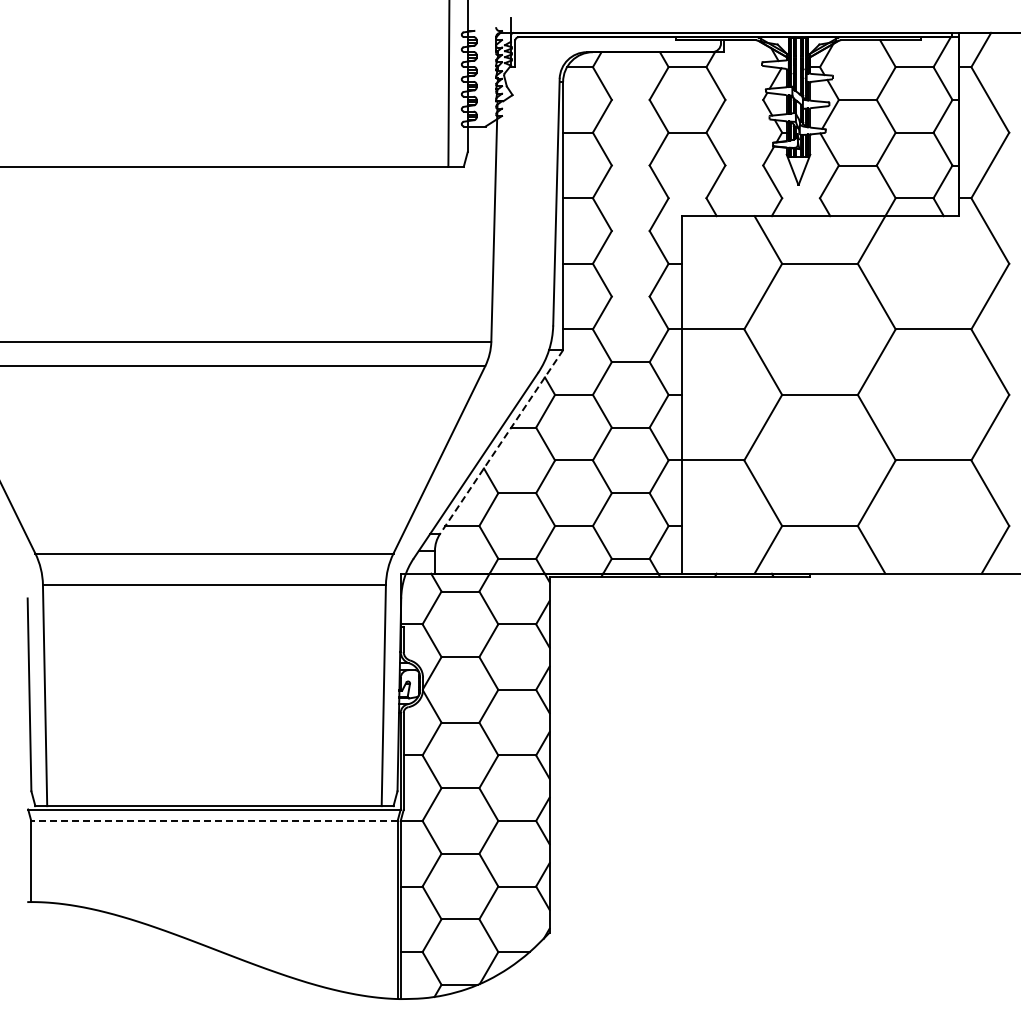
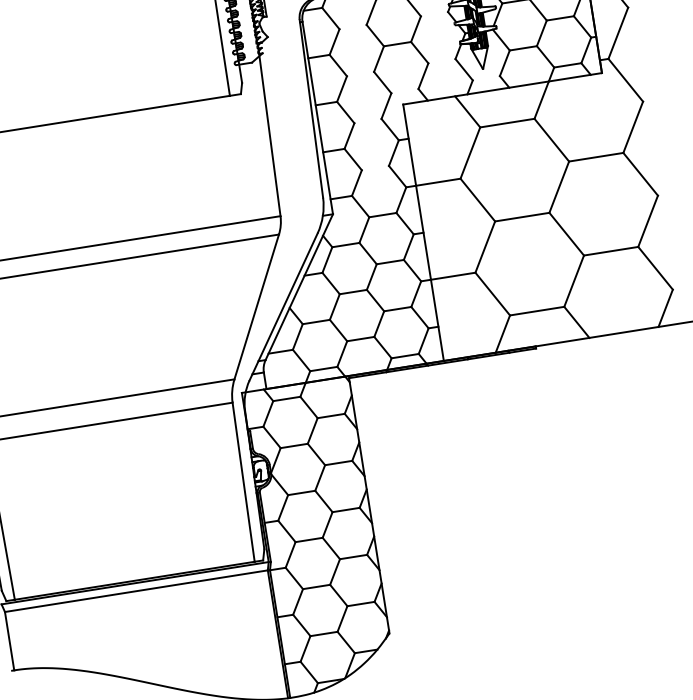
line: (501, 442) -> (299, 287), dashed -> solid
line: (213, 820) -> (135, 591), dashed -> solid

